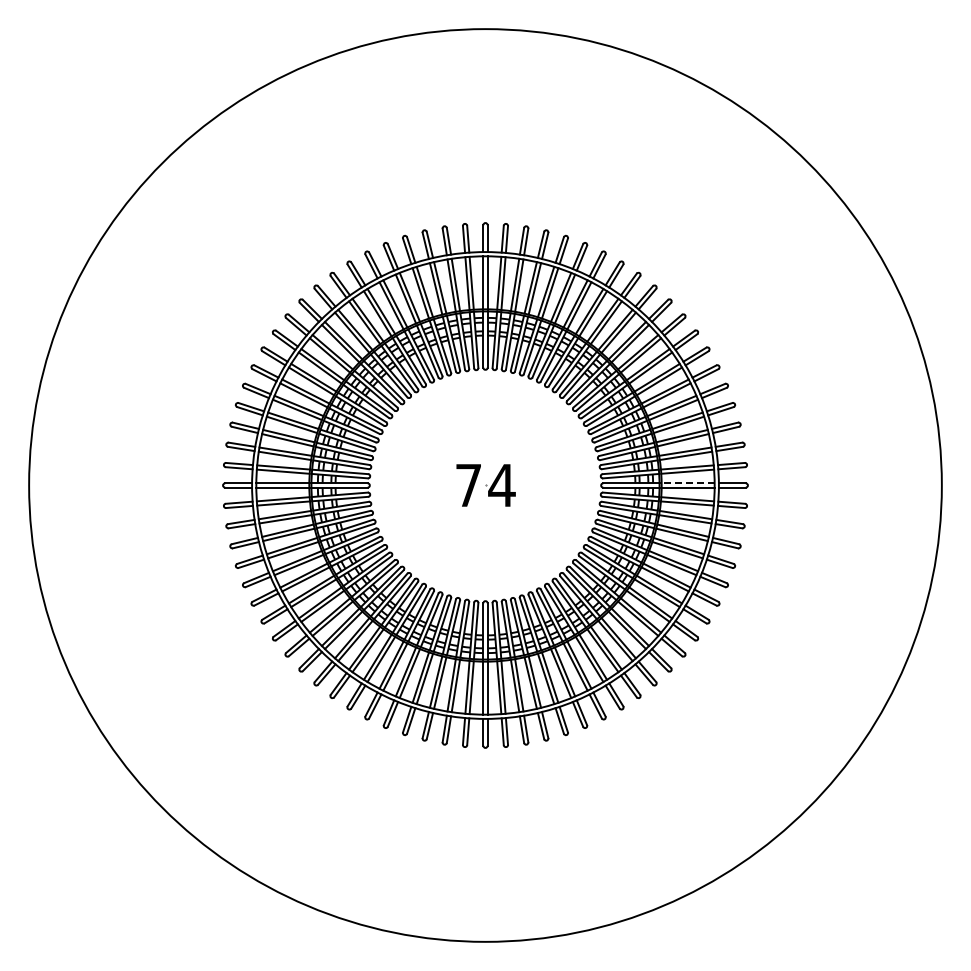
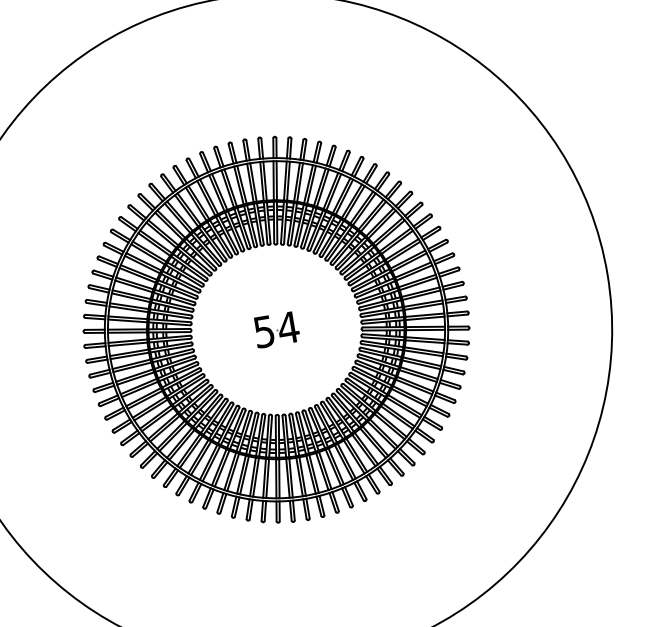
line: (687, 483) -> (422, 303), dashed -> solid
text: (468, 485) -> (264, 331), 74 -> 54

